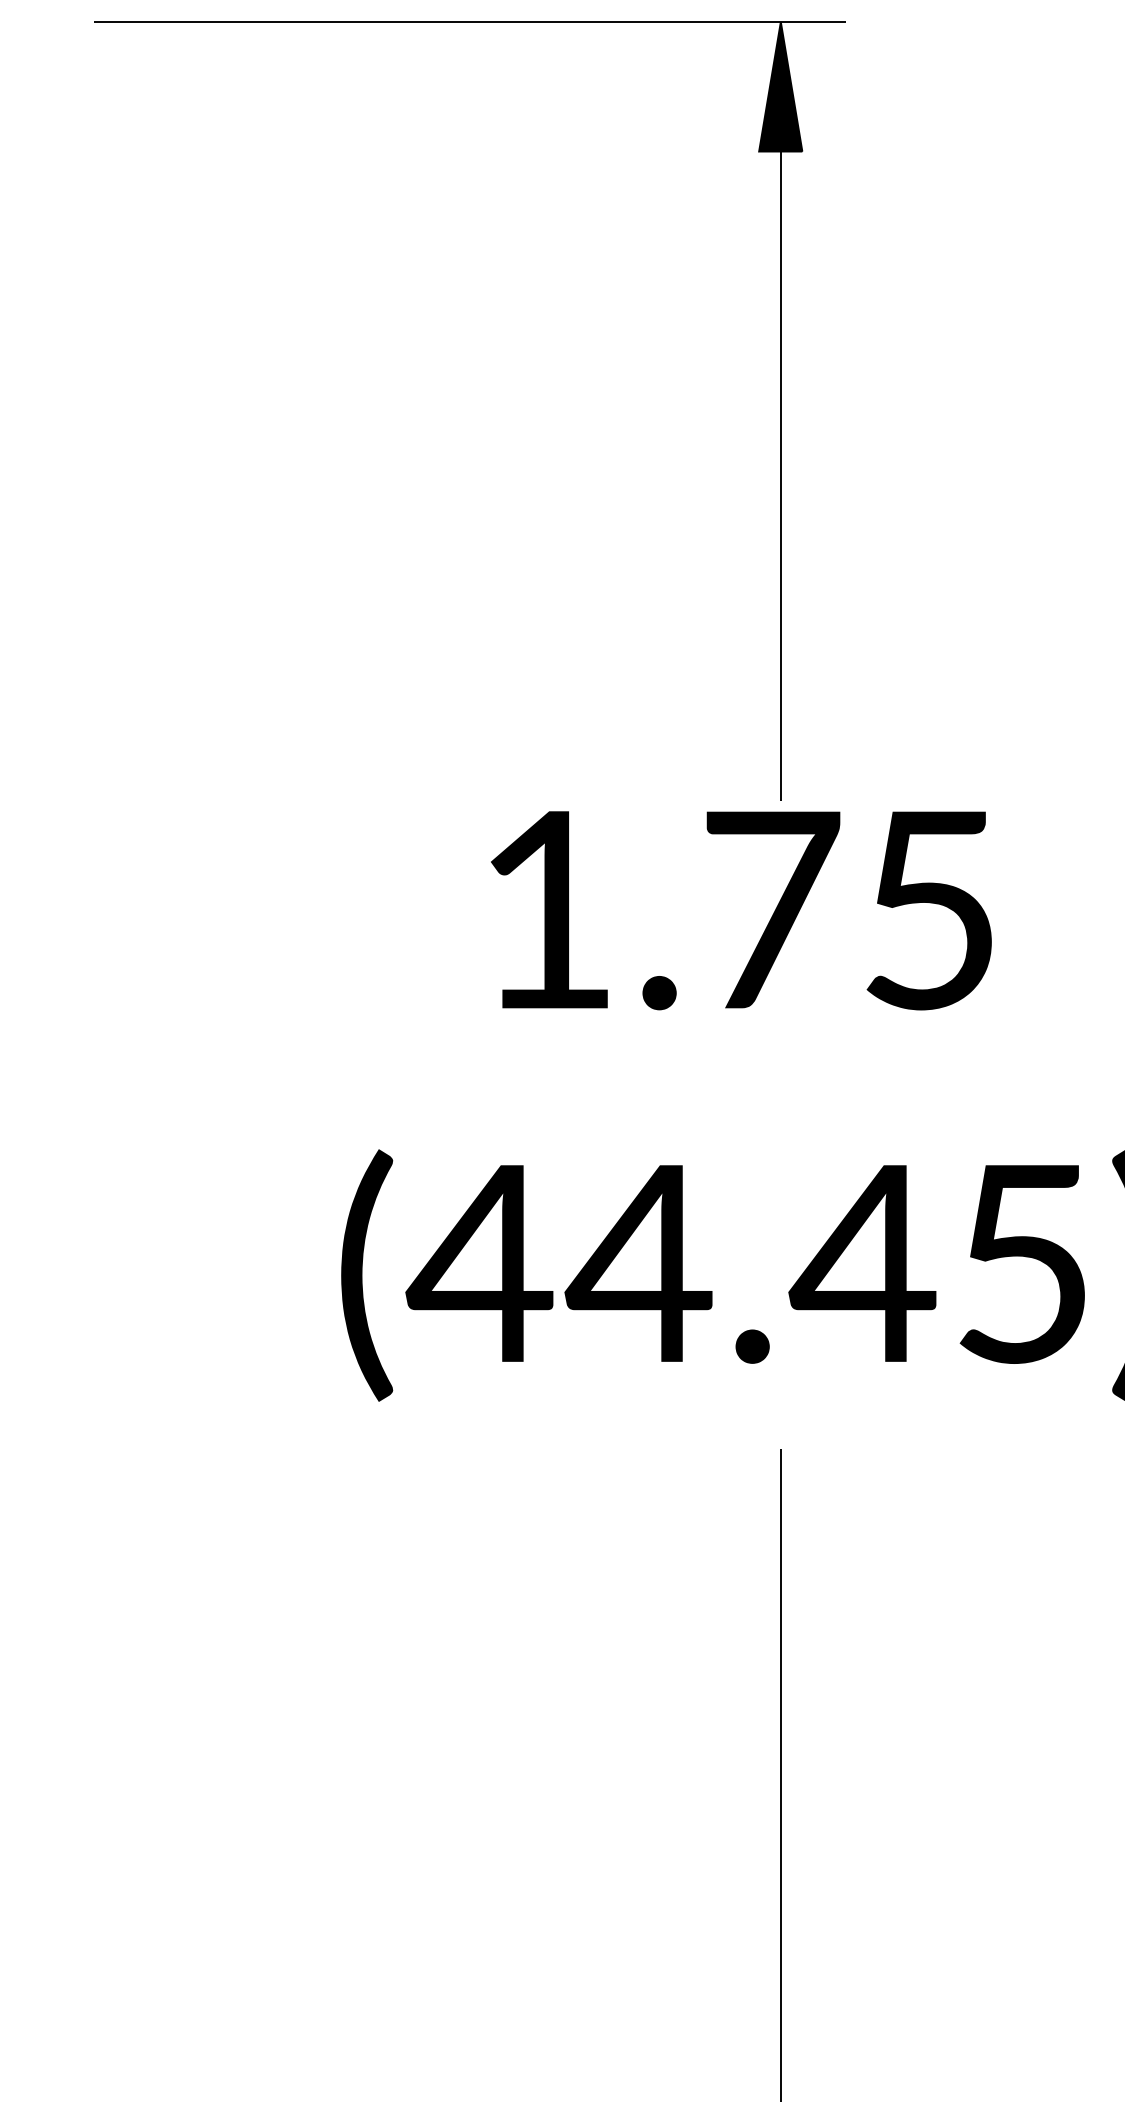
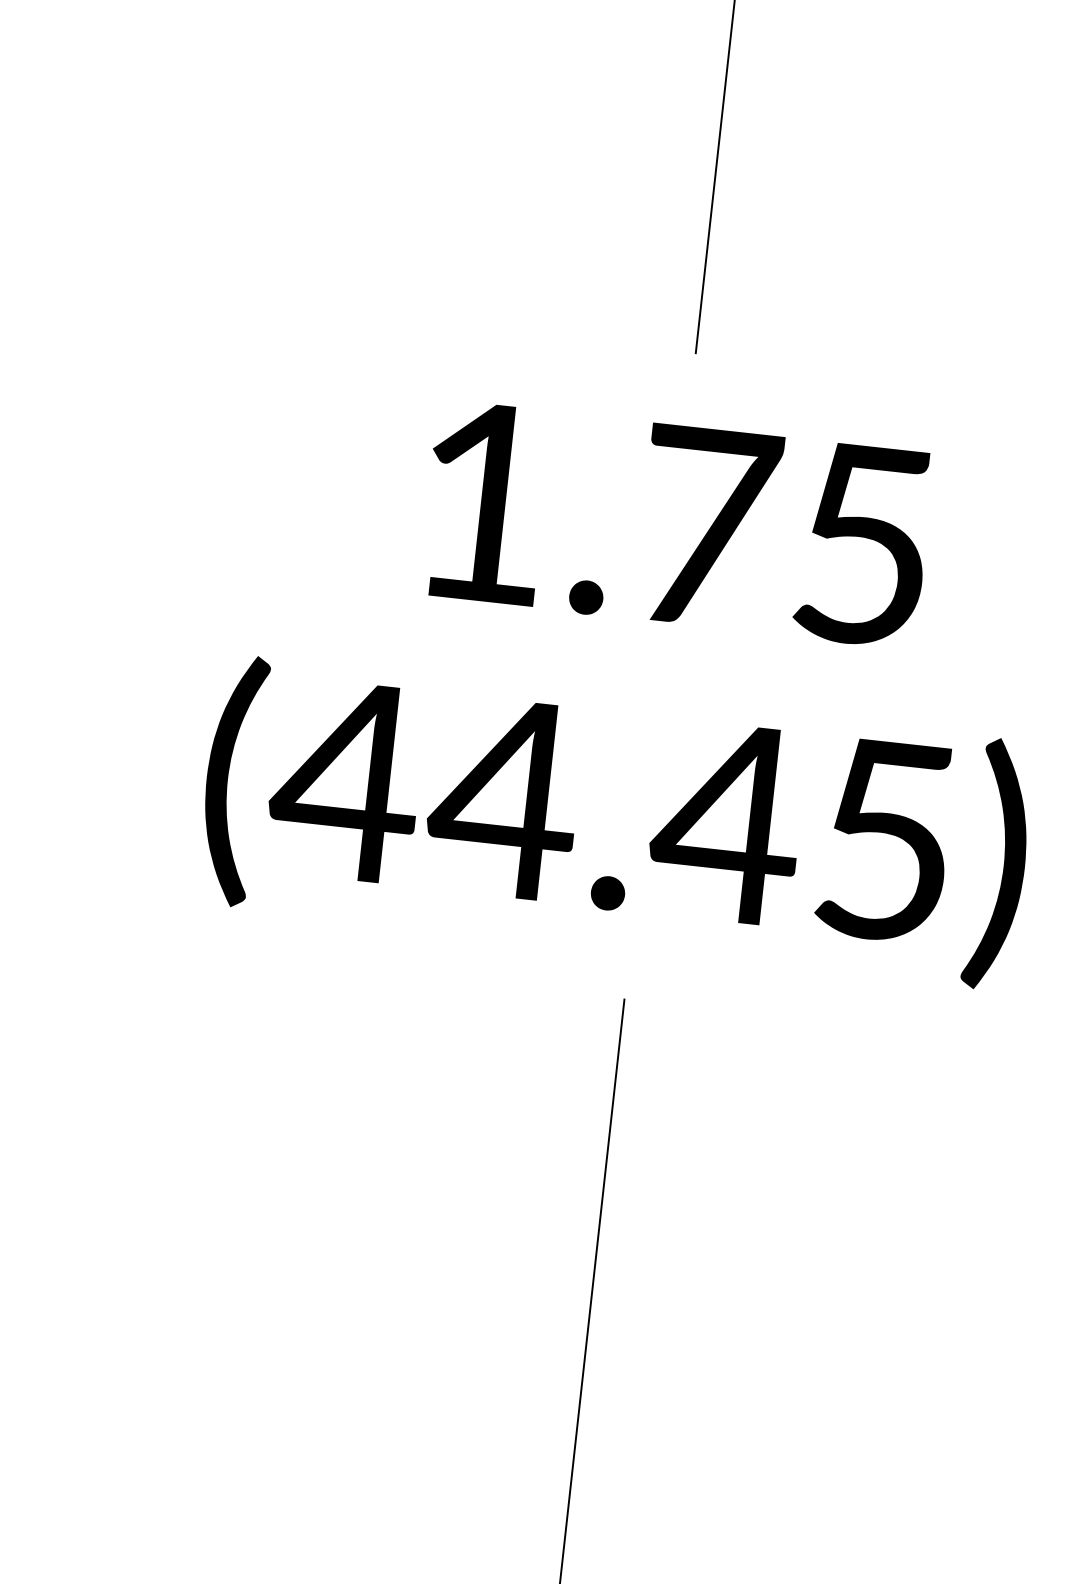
text: (741, 910) -> (676, 524), moved

